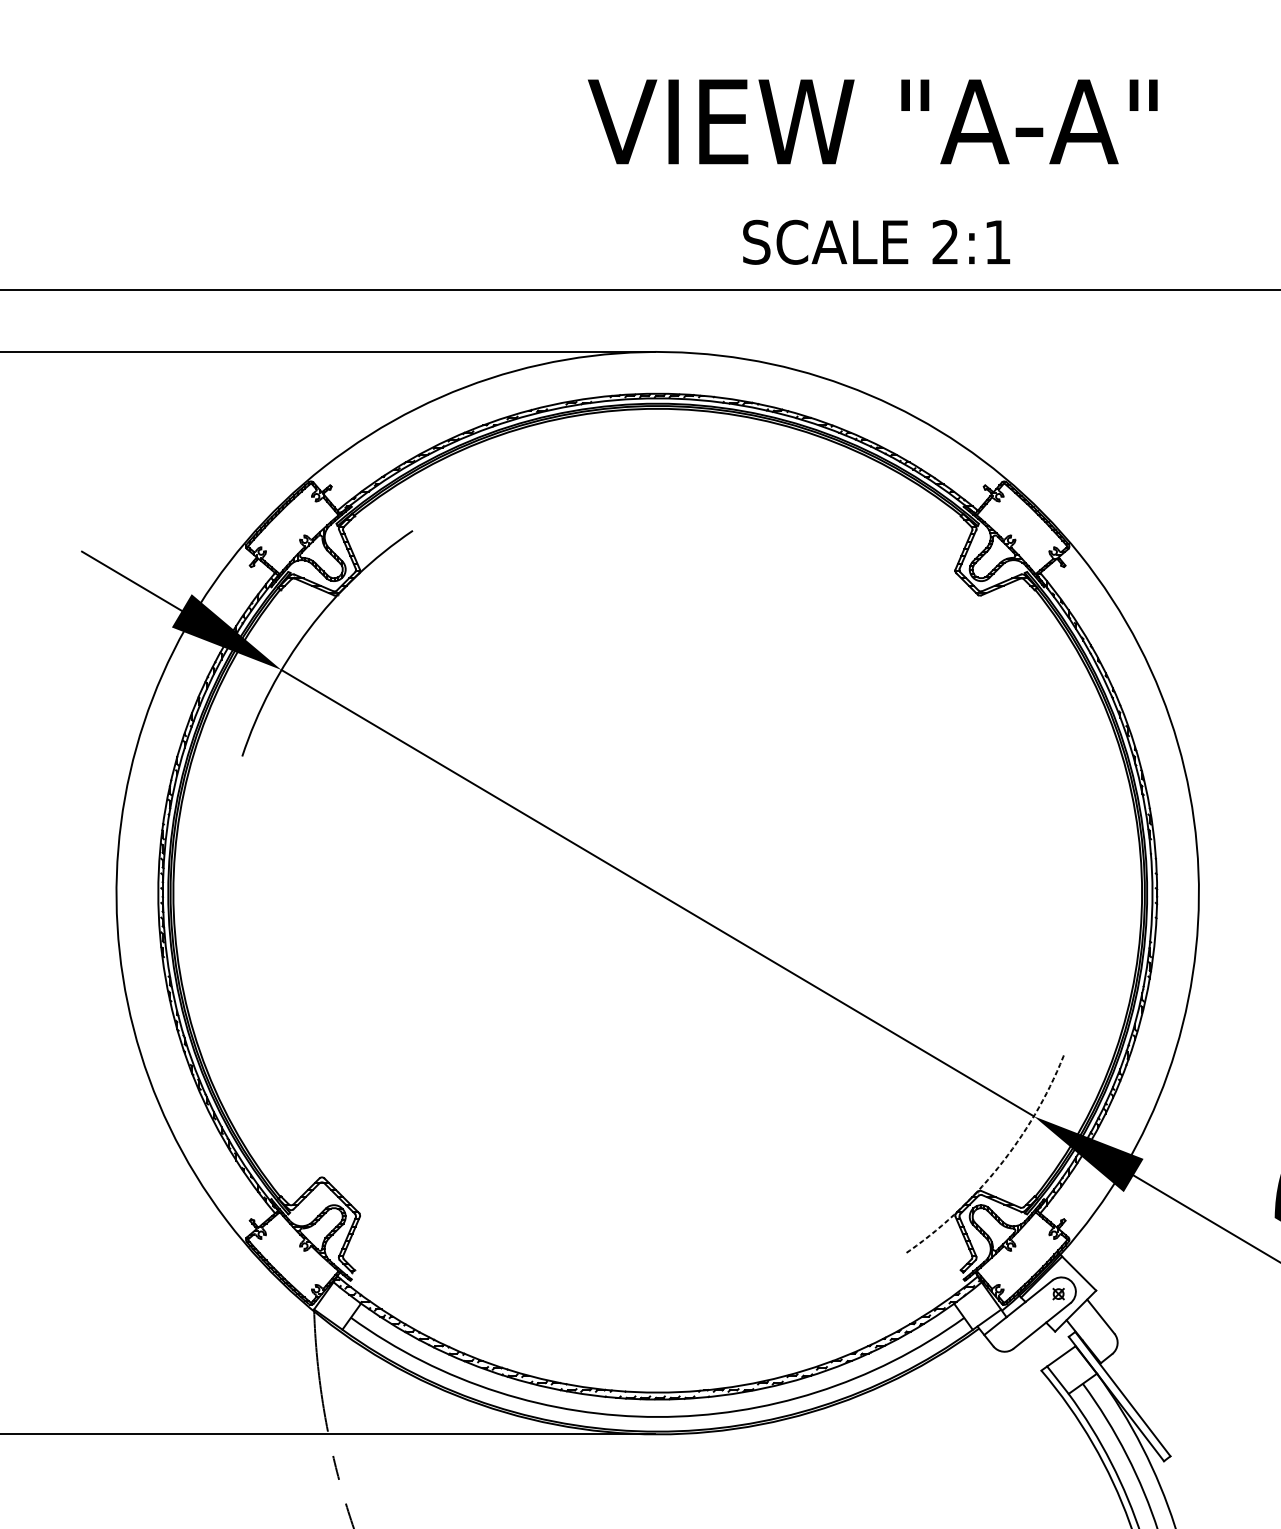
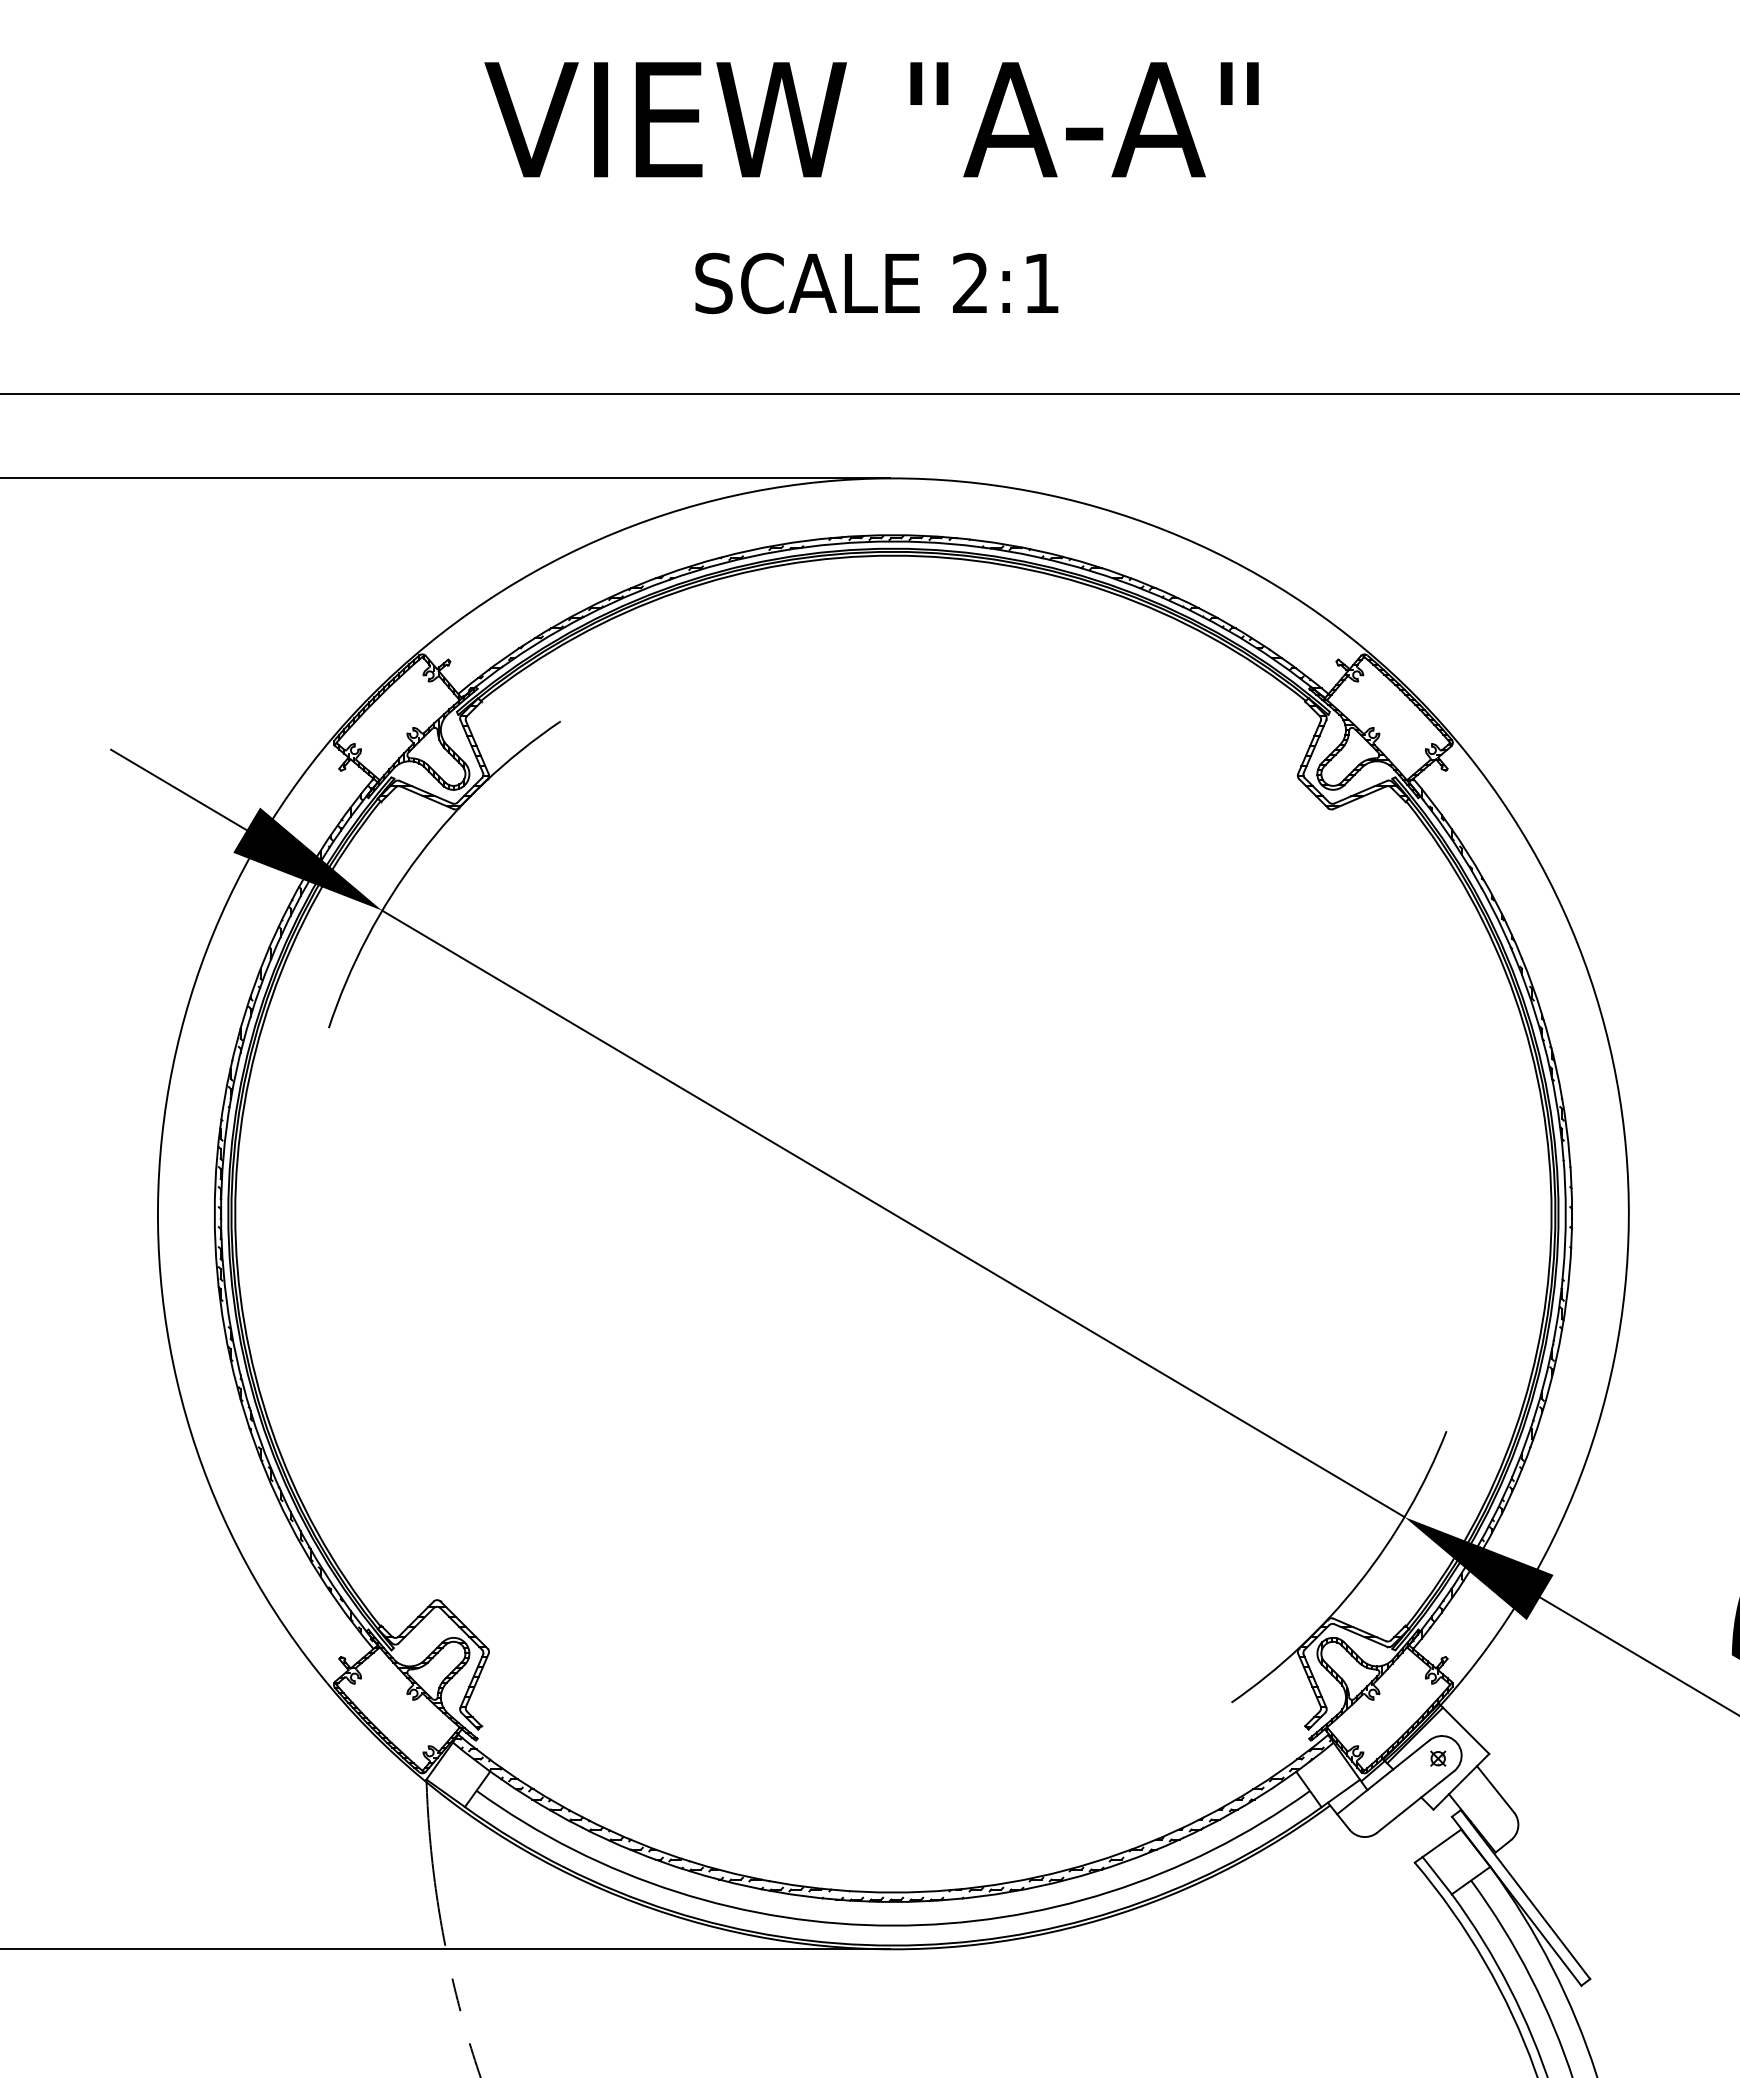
text: (872, 172) -> (871, 188), moved
arc: (1000, 1164) -> (1359, 1582), dashed -> solid

